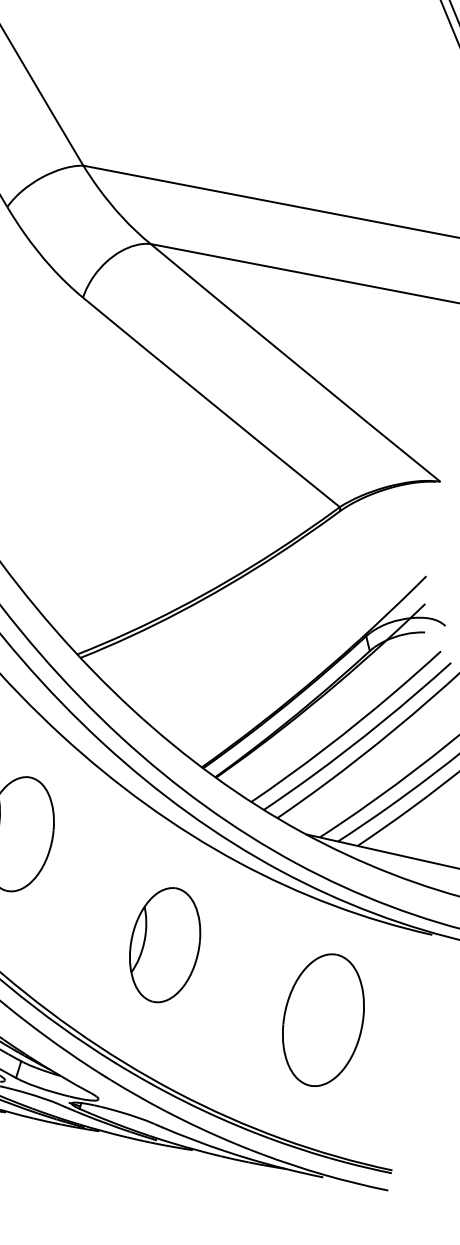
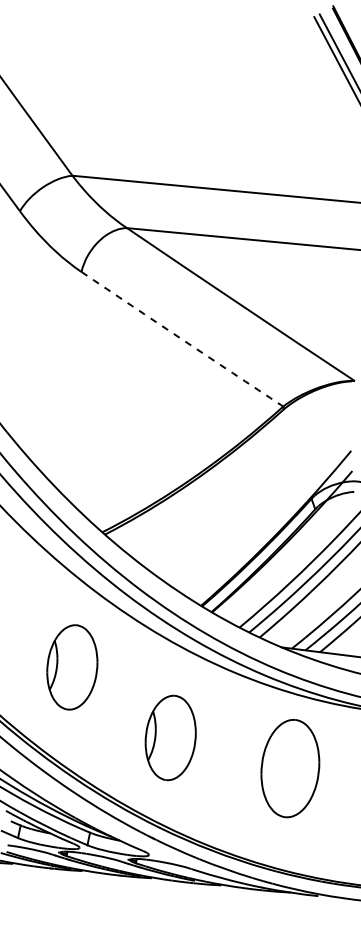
arc: (211, 402) -> (182, 339), solid -> dashed
part: (164, 944) -> (170, 737), moved
part: (323, 1020) -> (290, 768), moved

